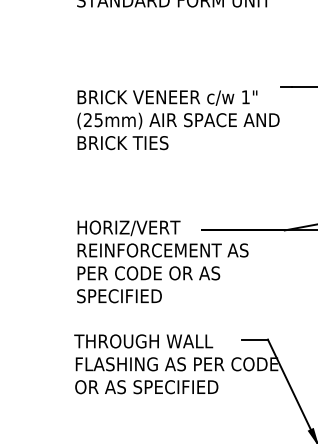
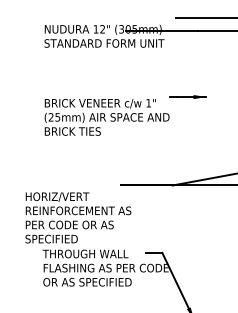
text: (162, 261) -> (78, 217), moved

